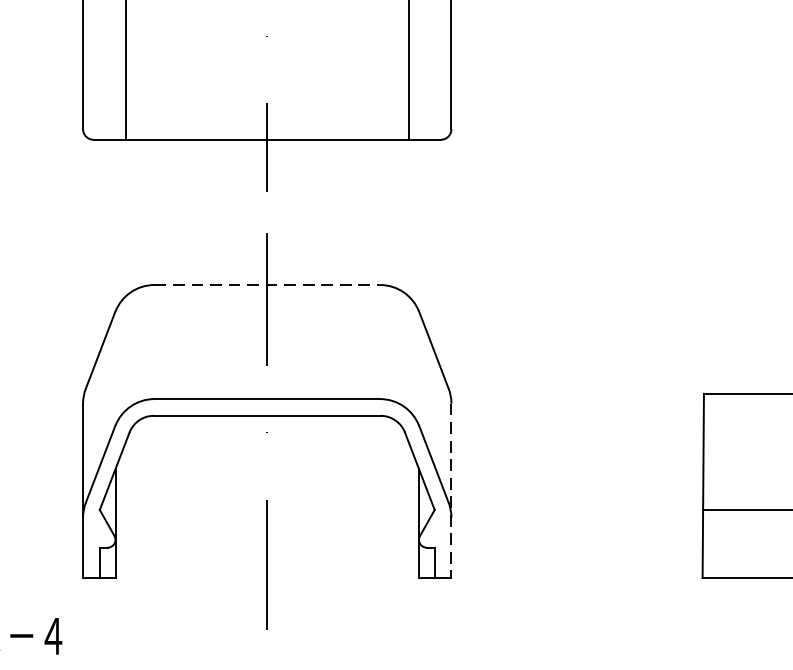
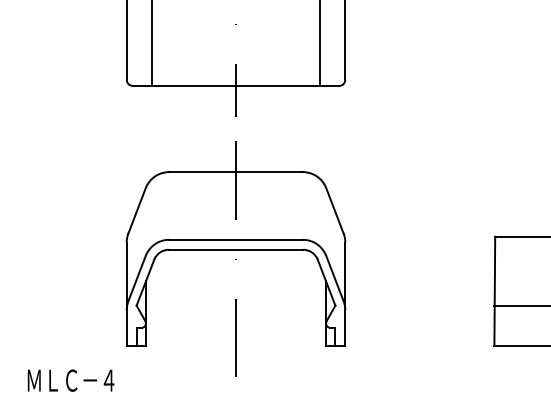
line: (268, 285) -> (236, 172), dashed -> solid
line: (451, 491) -> (345, 294), dashed -> solid

